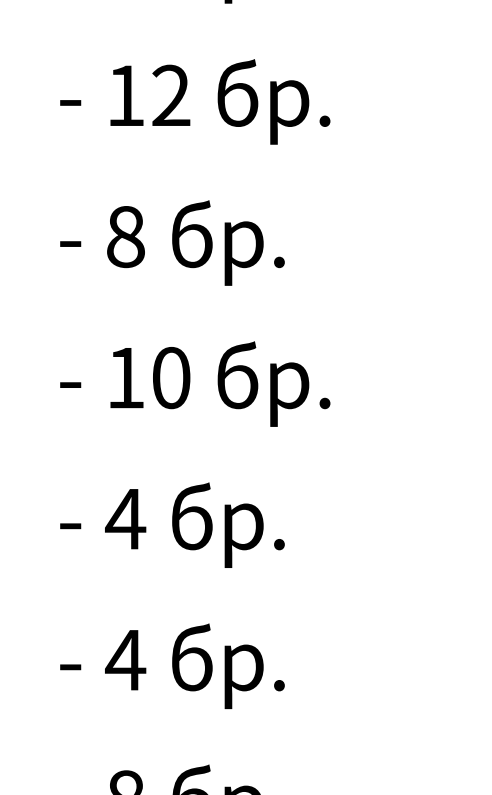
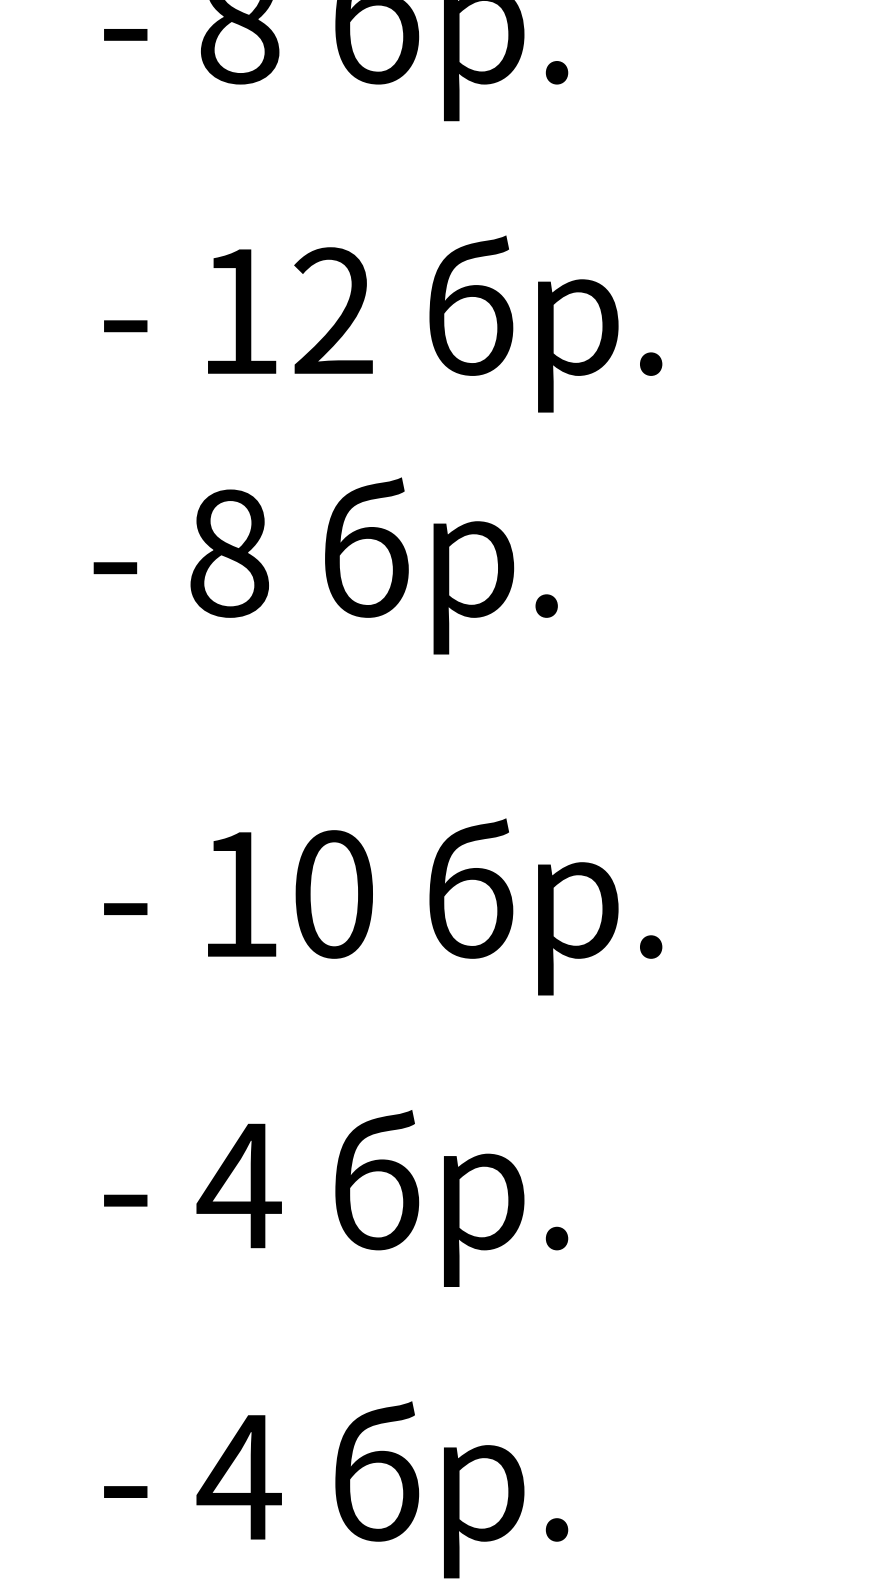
text: (172, 242) -> (325, 564), moved

